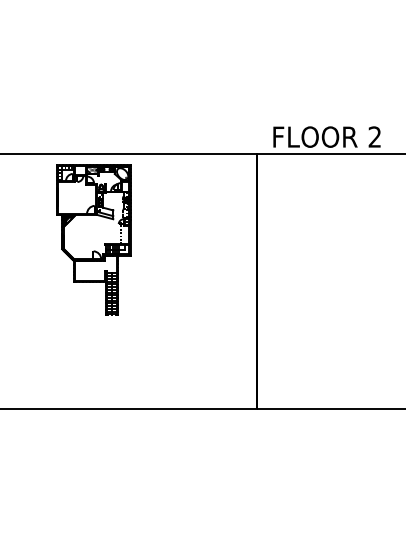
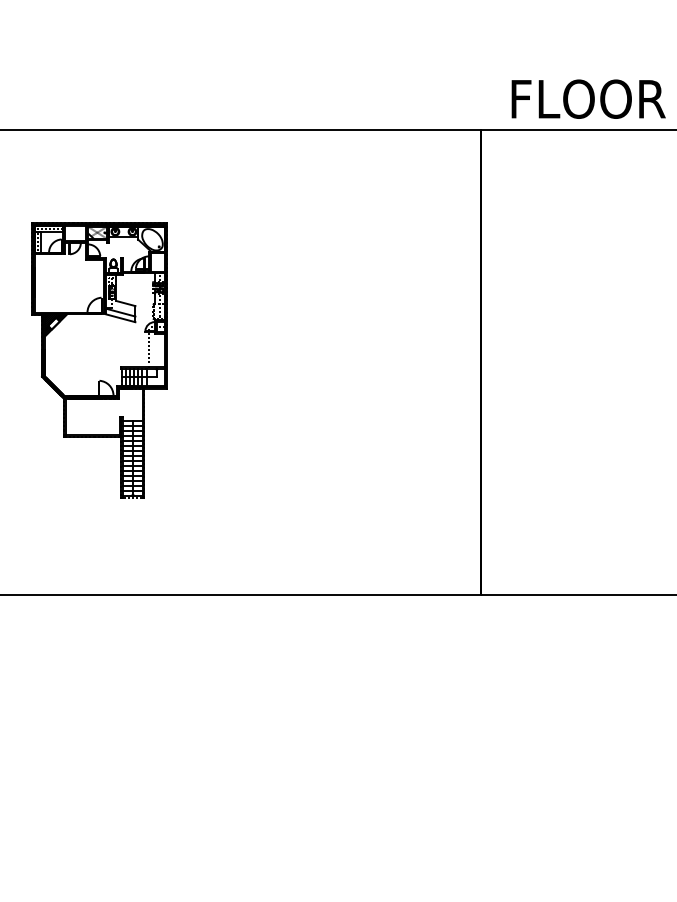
part: (93, 239) -> (99, 359), moved

